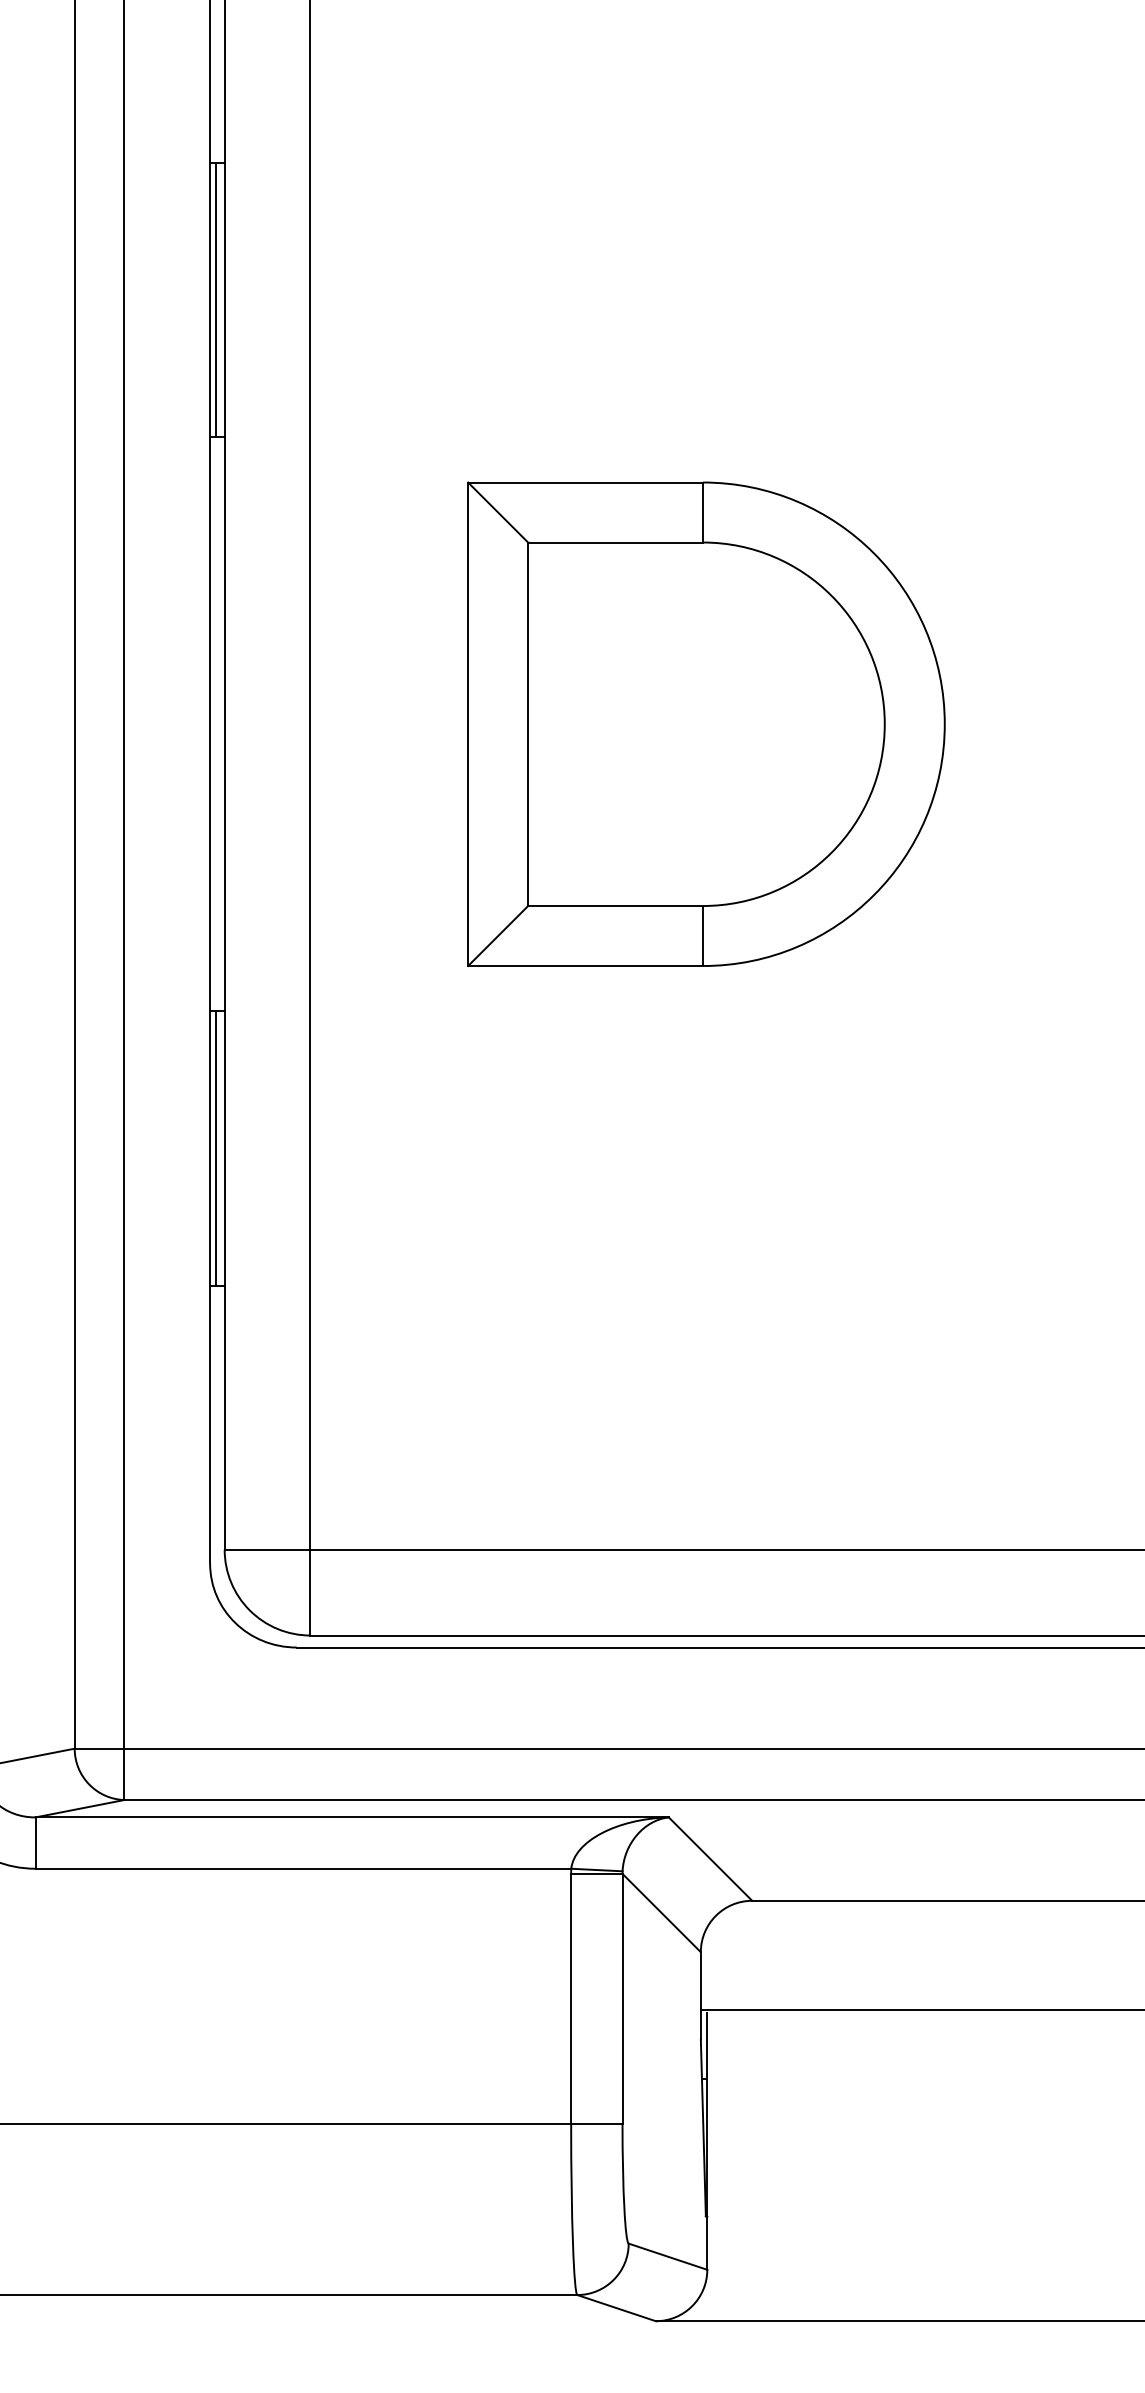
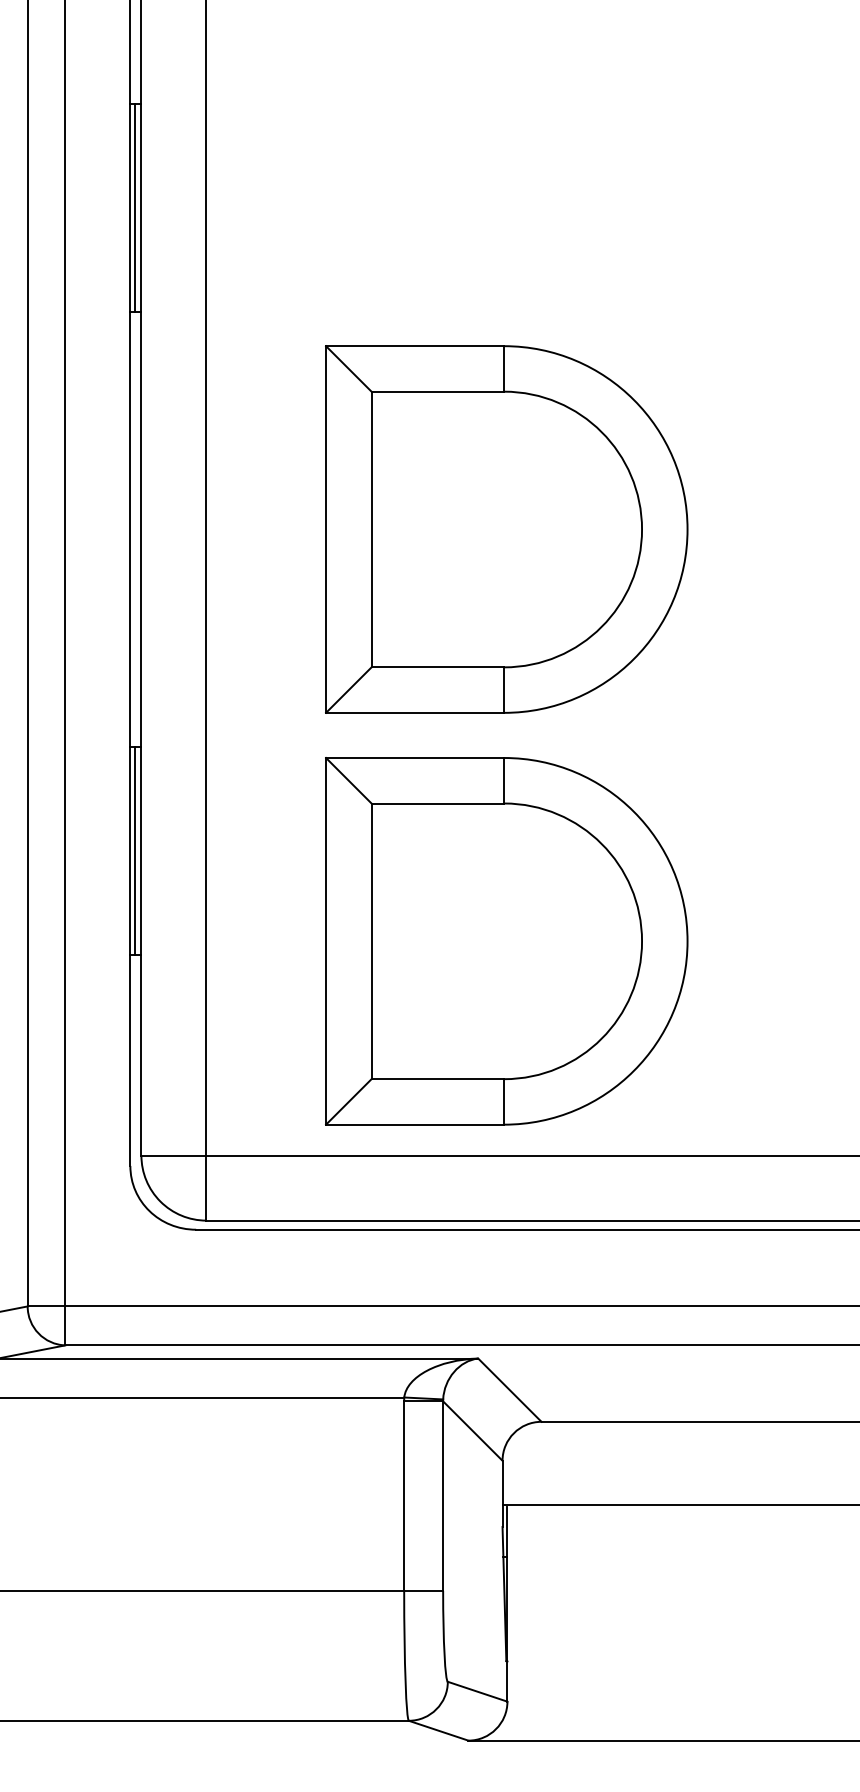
part: (706, 1266) -> (506, 940), added

